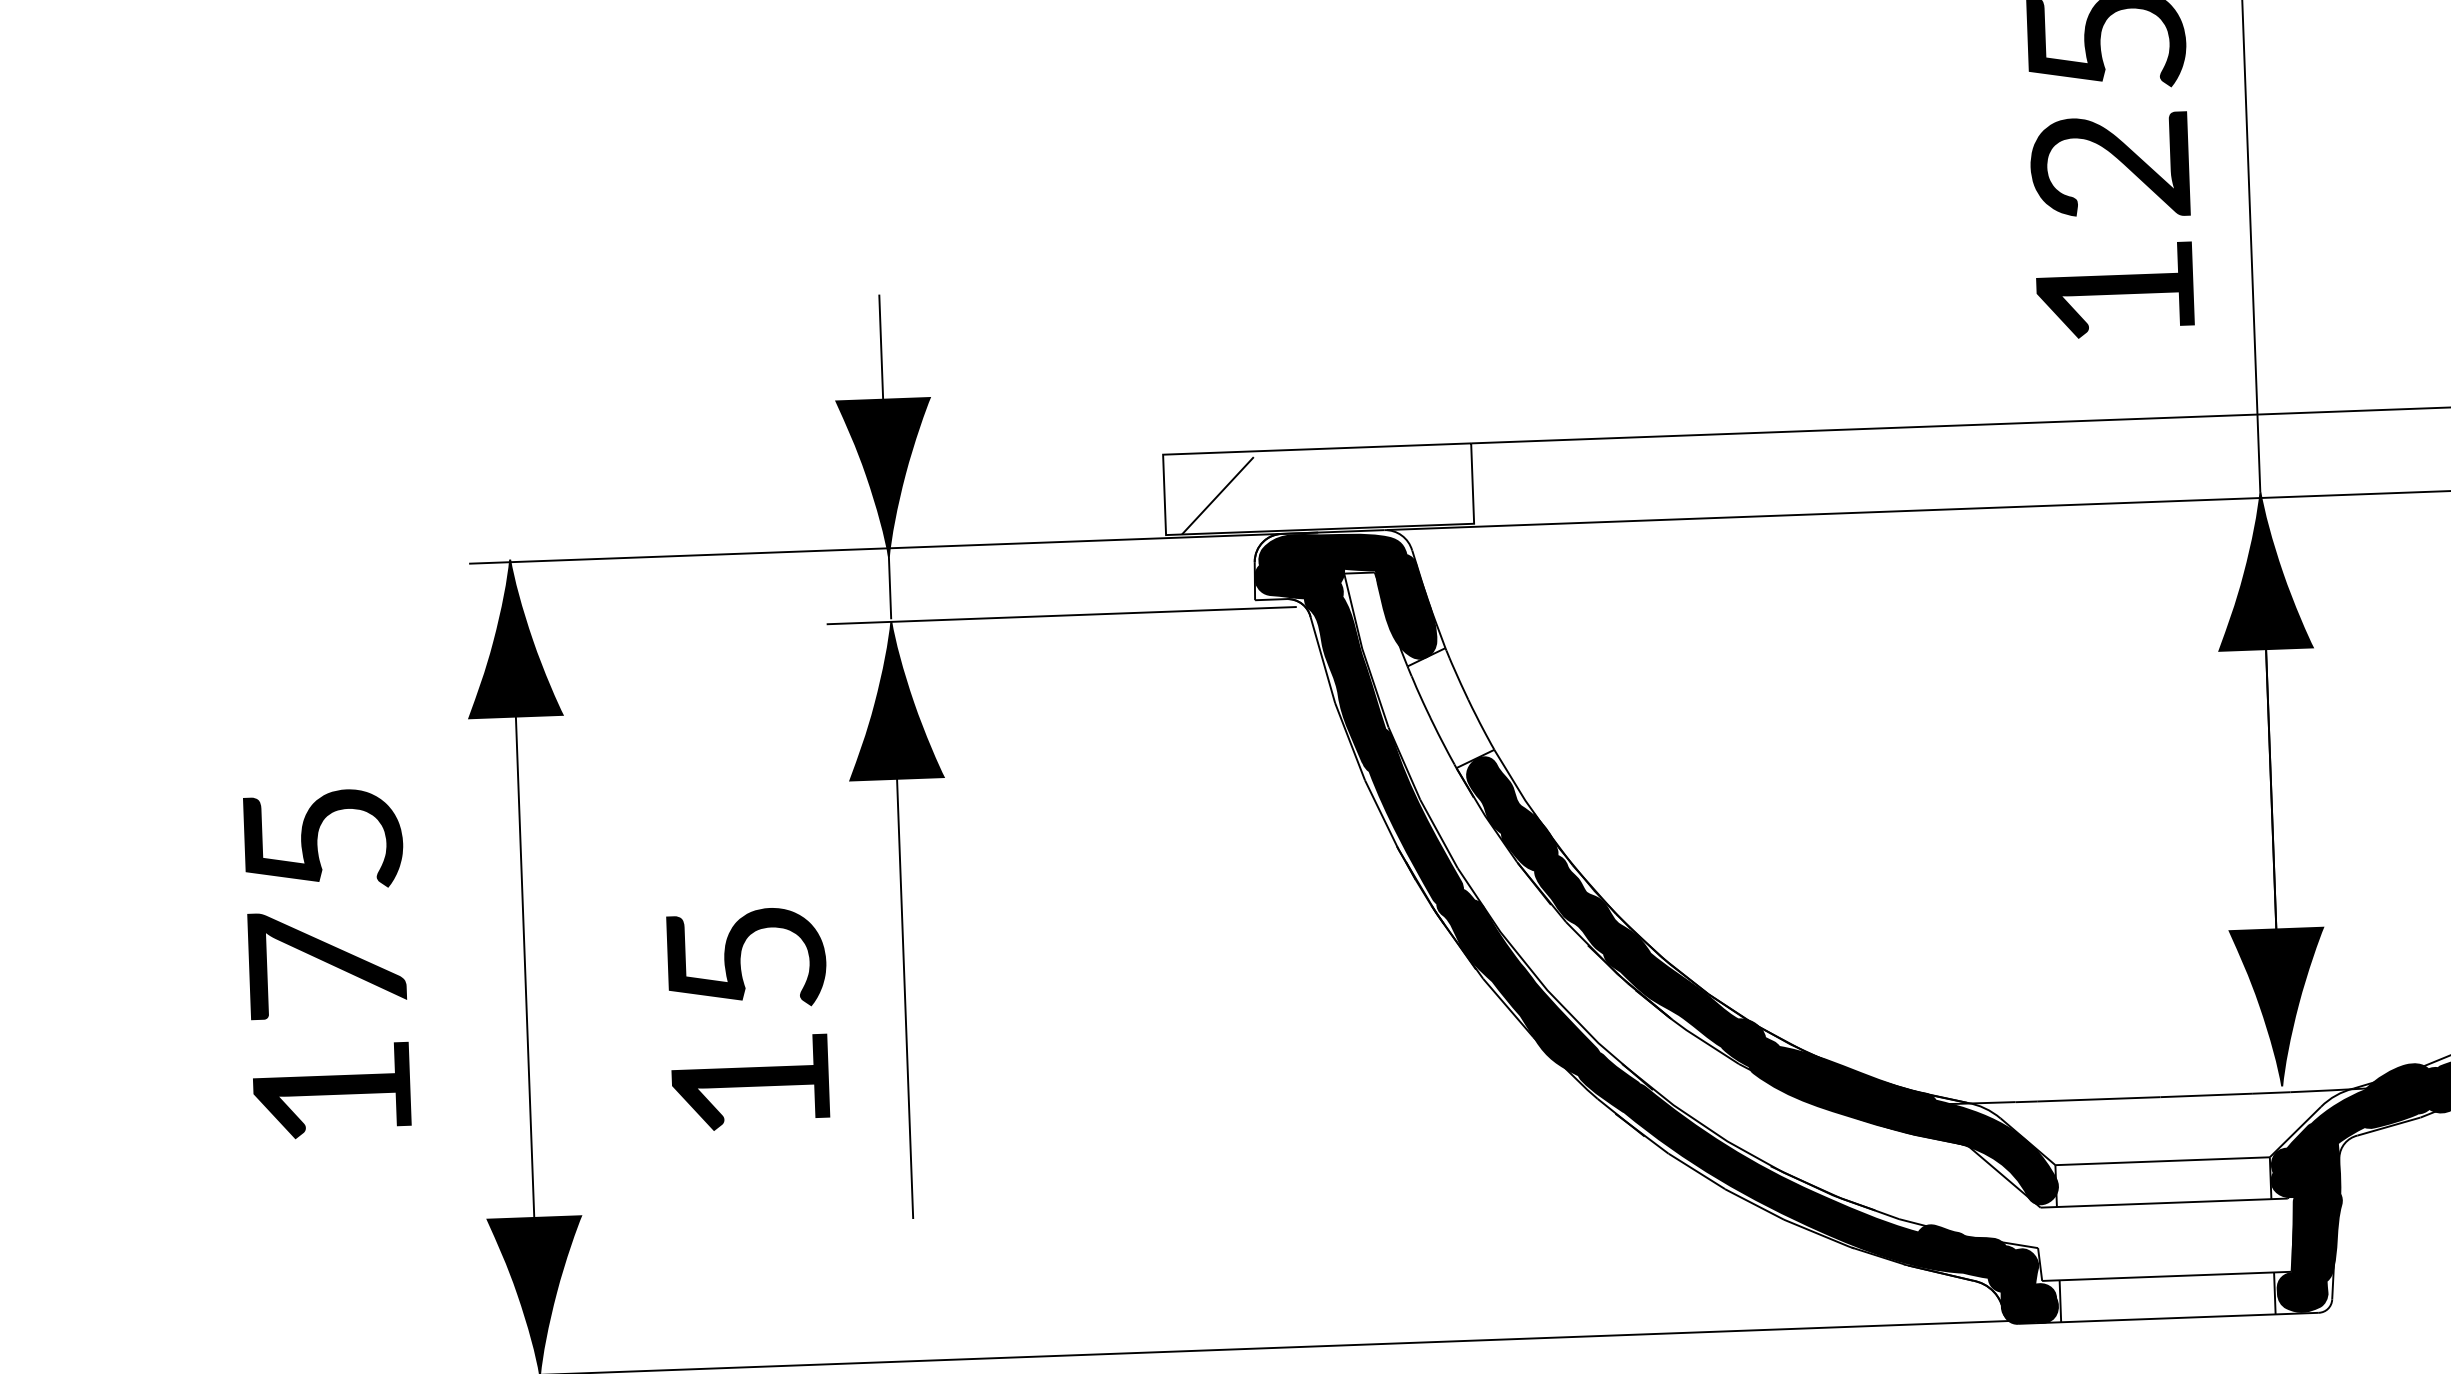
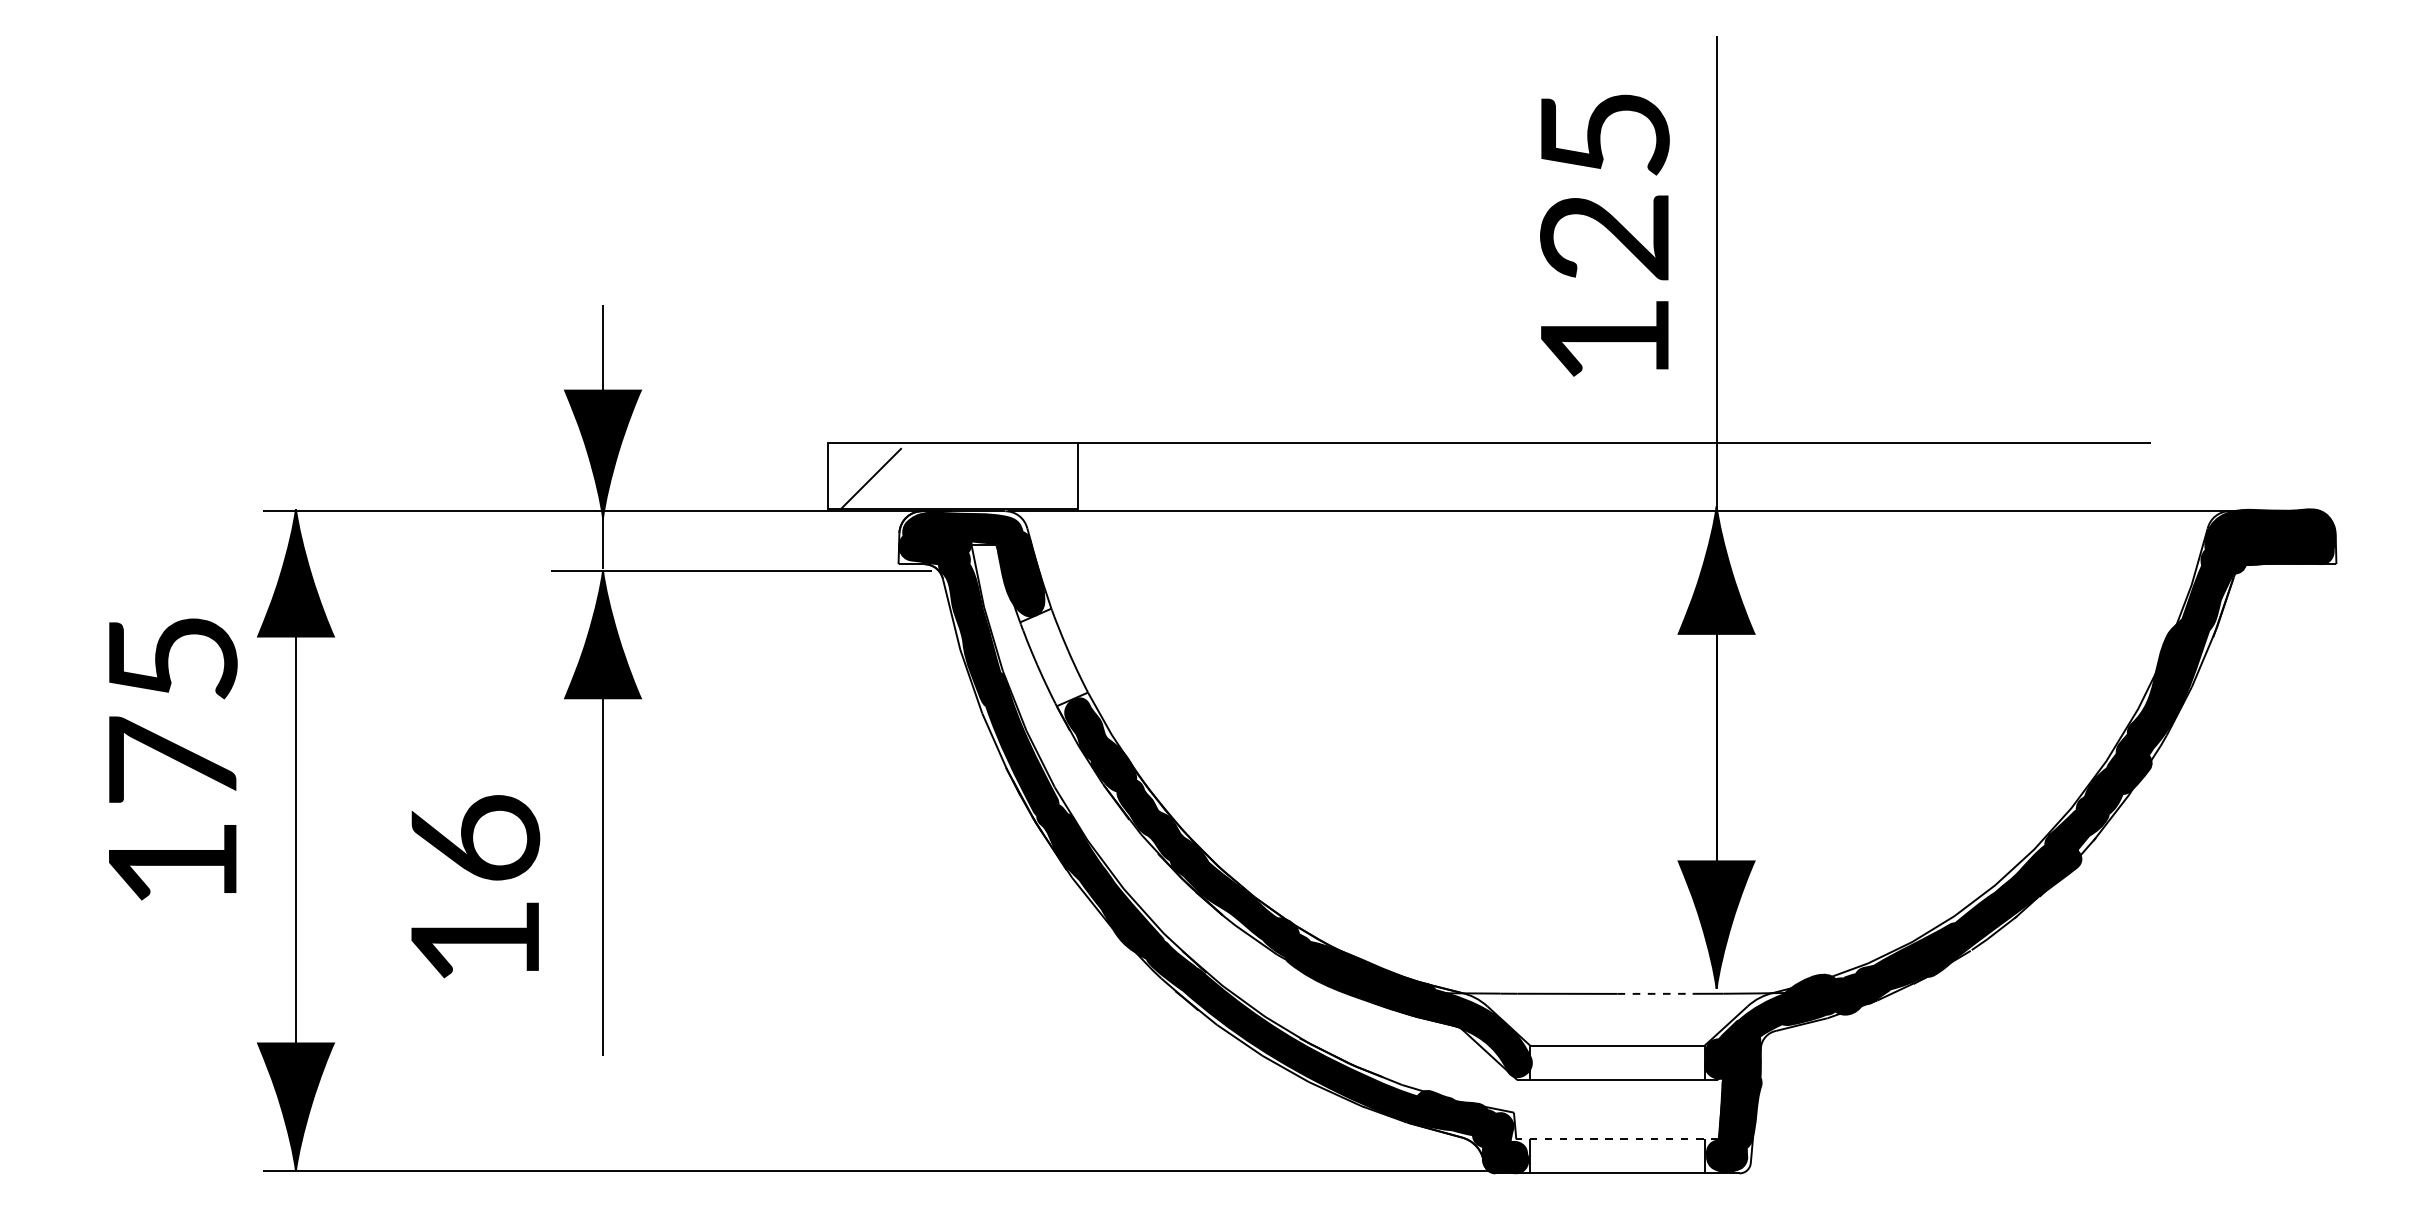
text: (746, 956) -> (475, 837), 15 -> 16
text: (328, 963) -> (173, 759), moved
line: (2207, 1094) -> (1655, 993), solid -> dashed
line: (2165, 1276) -> (1616, 1139), solid -> dashed

